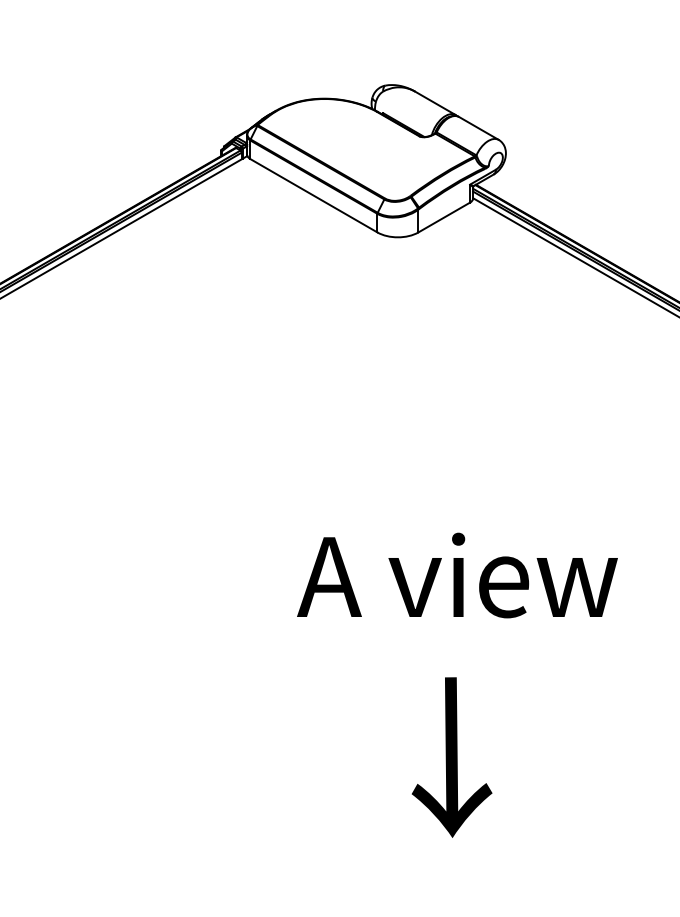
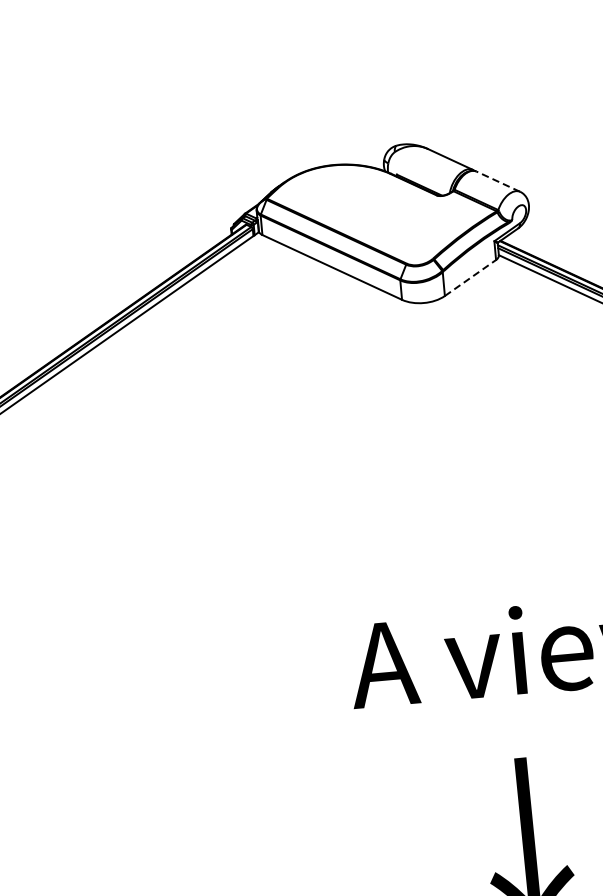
line: (478, 128) -> (497, 181), solid -> dashed
line: (444, 217) -> (470, 277), solid -> dashed

